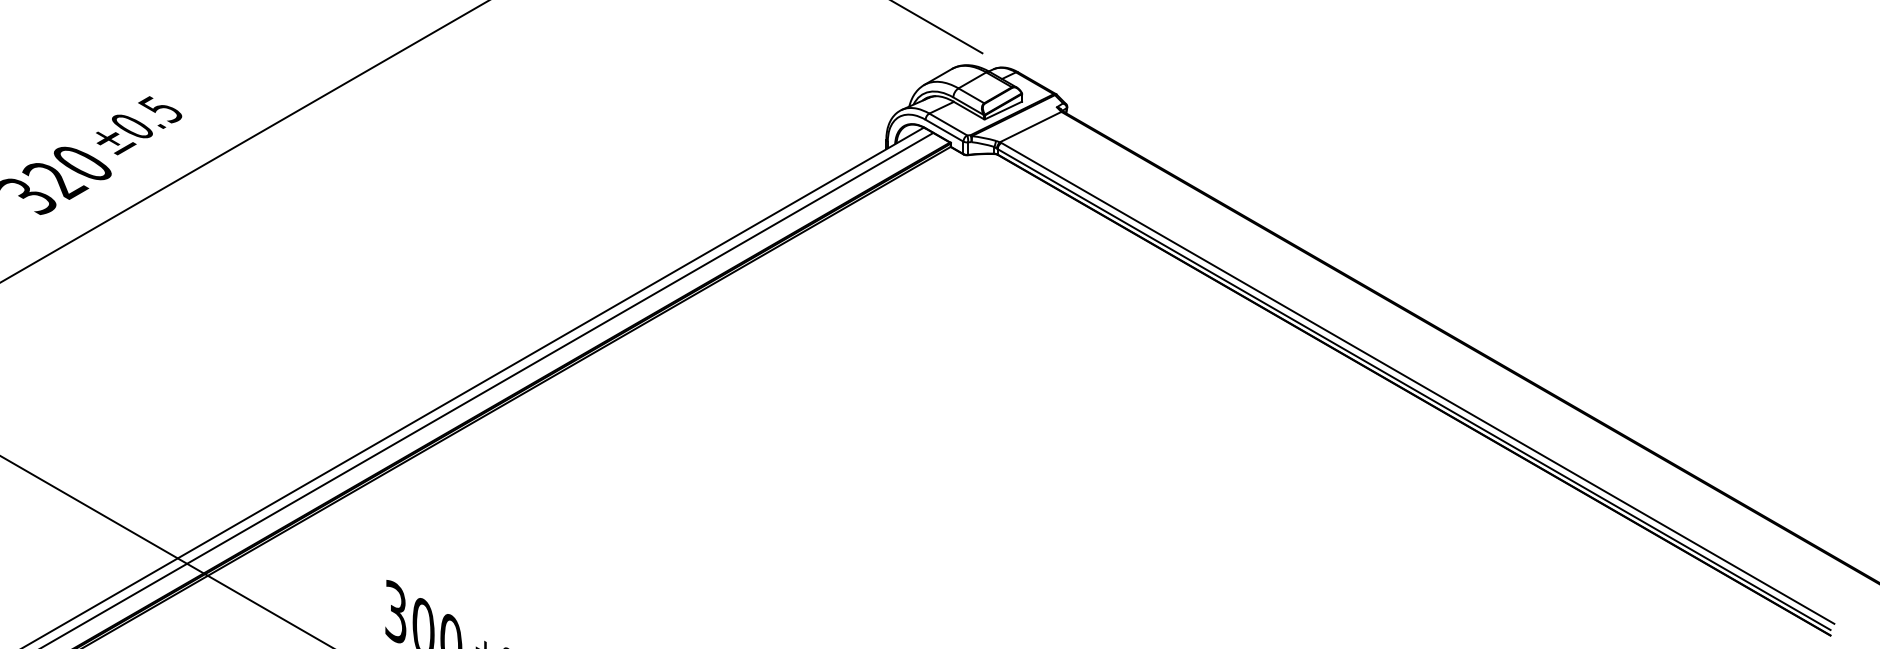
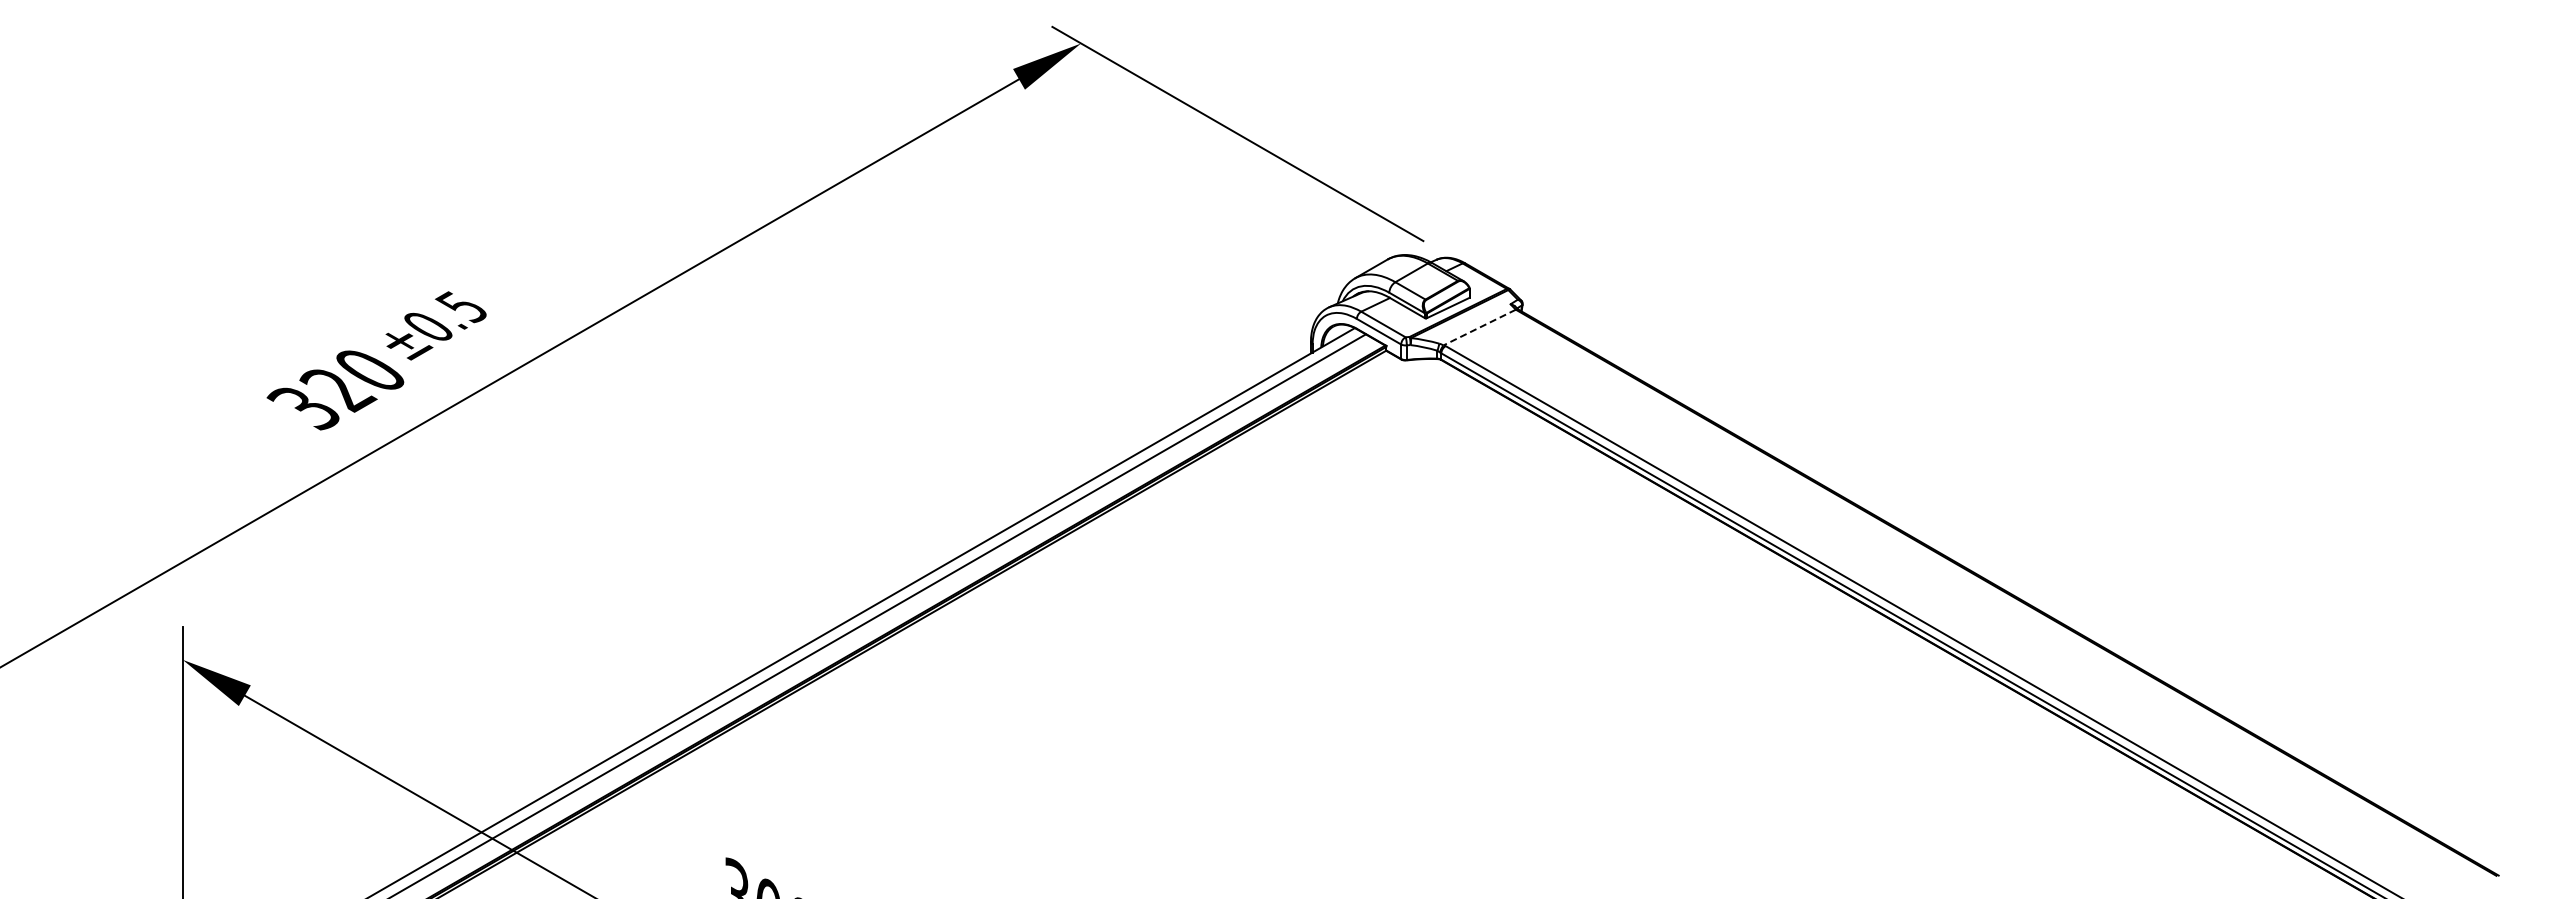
line: (1030, 127) -> (1479, 327), solid -> dashed

